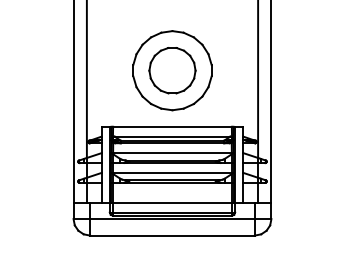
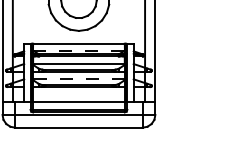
line: (172, 136) -> (78, 51), solid -> dashed
line: (172, 172) -> (78, 79), solid -> dashed

